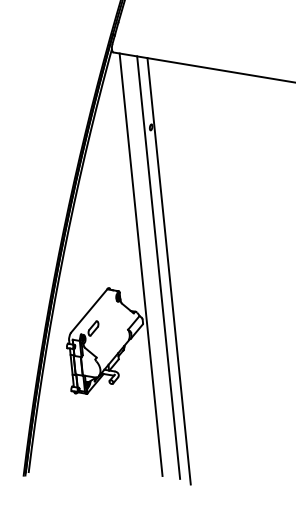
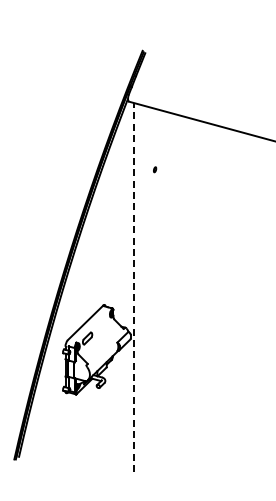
line: (141, 264) -> (134, 287), solid -> dashed
line: (158, 267) -> (149, 291), removed
line: (168, 271) -> (157, 295), removed

